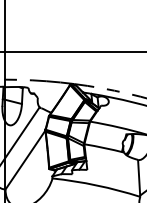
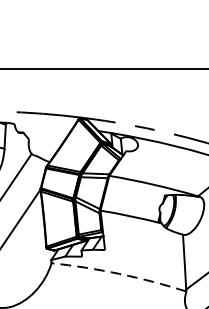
arc: (96, 185) -> (119, 274), solid -> dashed

